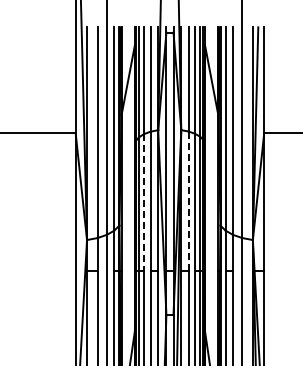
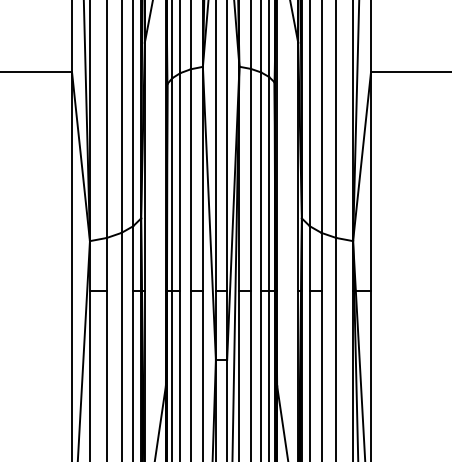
line: (188, 201) -> (250, 179), dashed -> solid
line: (144, 202) -> (181, 181), dashed -> solid

